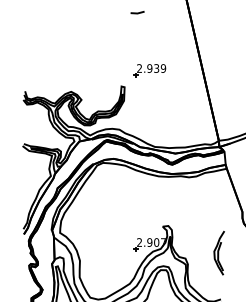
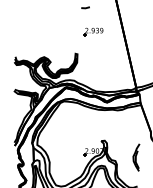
part: (150, 69) -> (93, 31), moved

